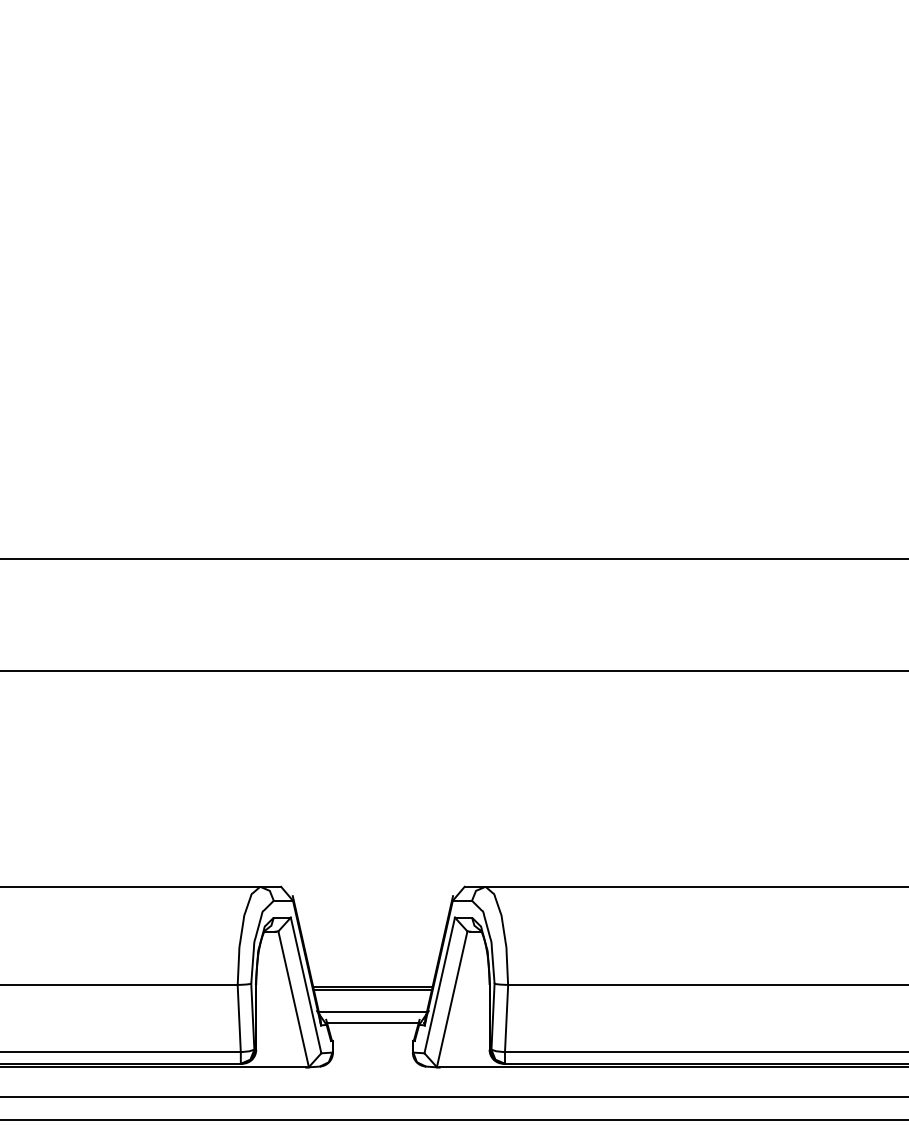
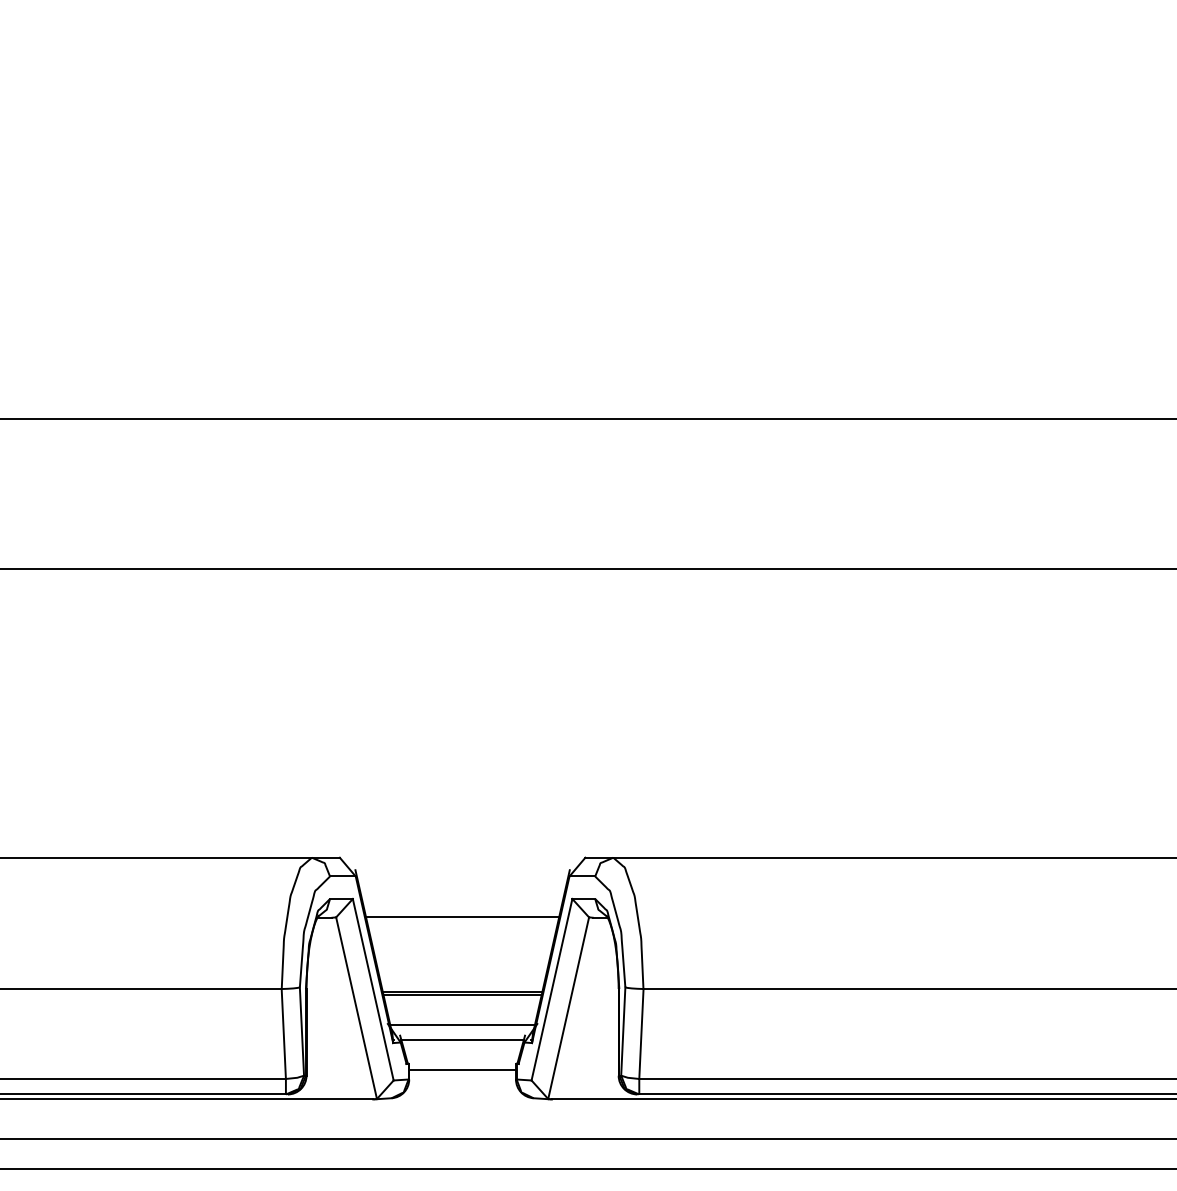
line: (372, 931) -> (462, 917), added
line: (372, 1045) -> (462, 1070), added

